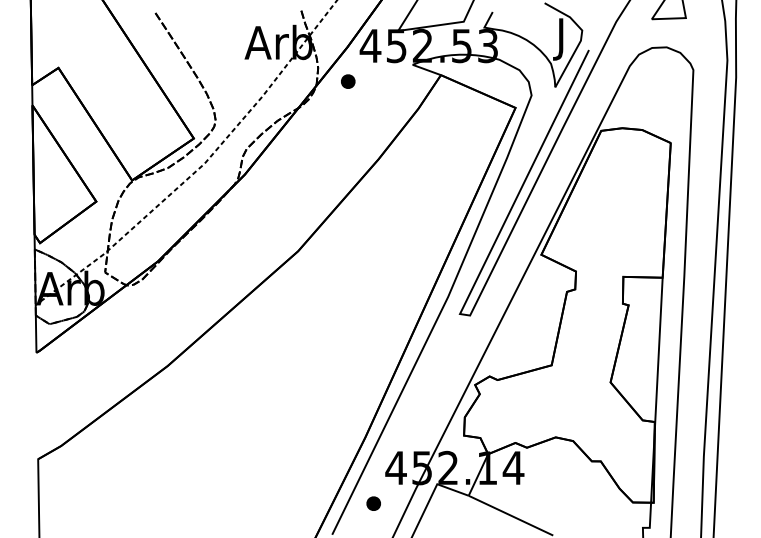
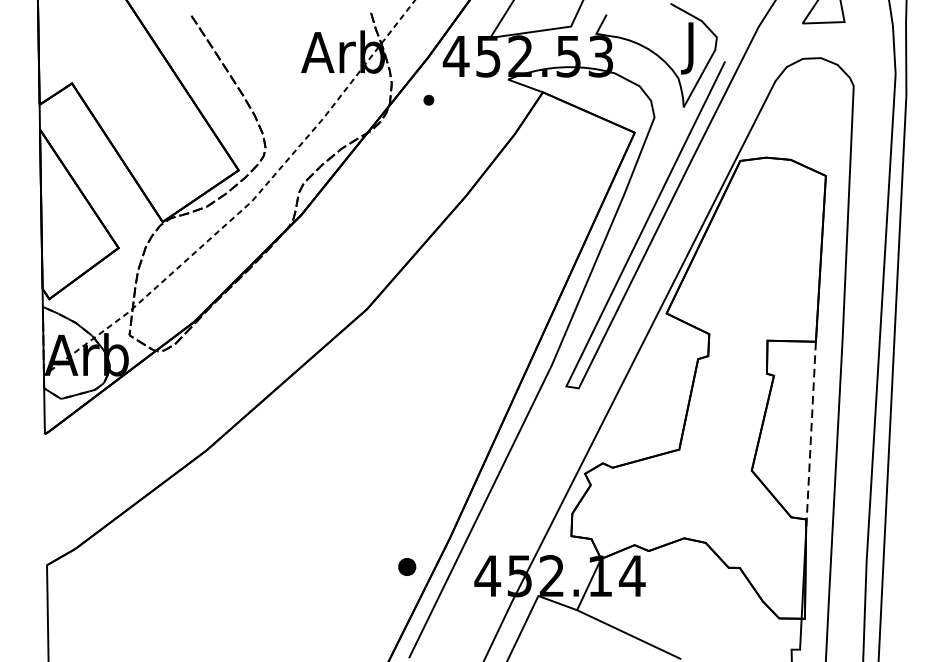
part: (348, 81) -> (429, 100), size x0.6
line: (658, 355) -> (810, 437), solid -> dashed
part: (373, 503) -> (406, 566), moved

